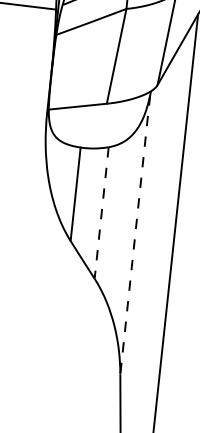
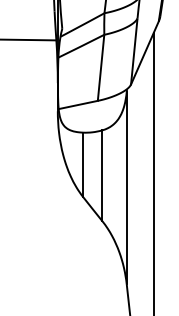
line: (101, 214) -> (102, 176), dashed -> solid
line: (134, 235) -> (126, 188), dashed -> solid

